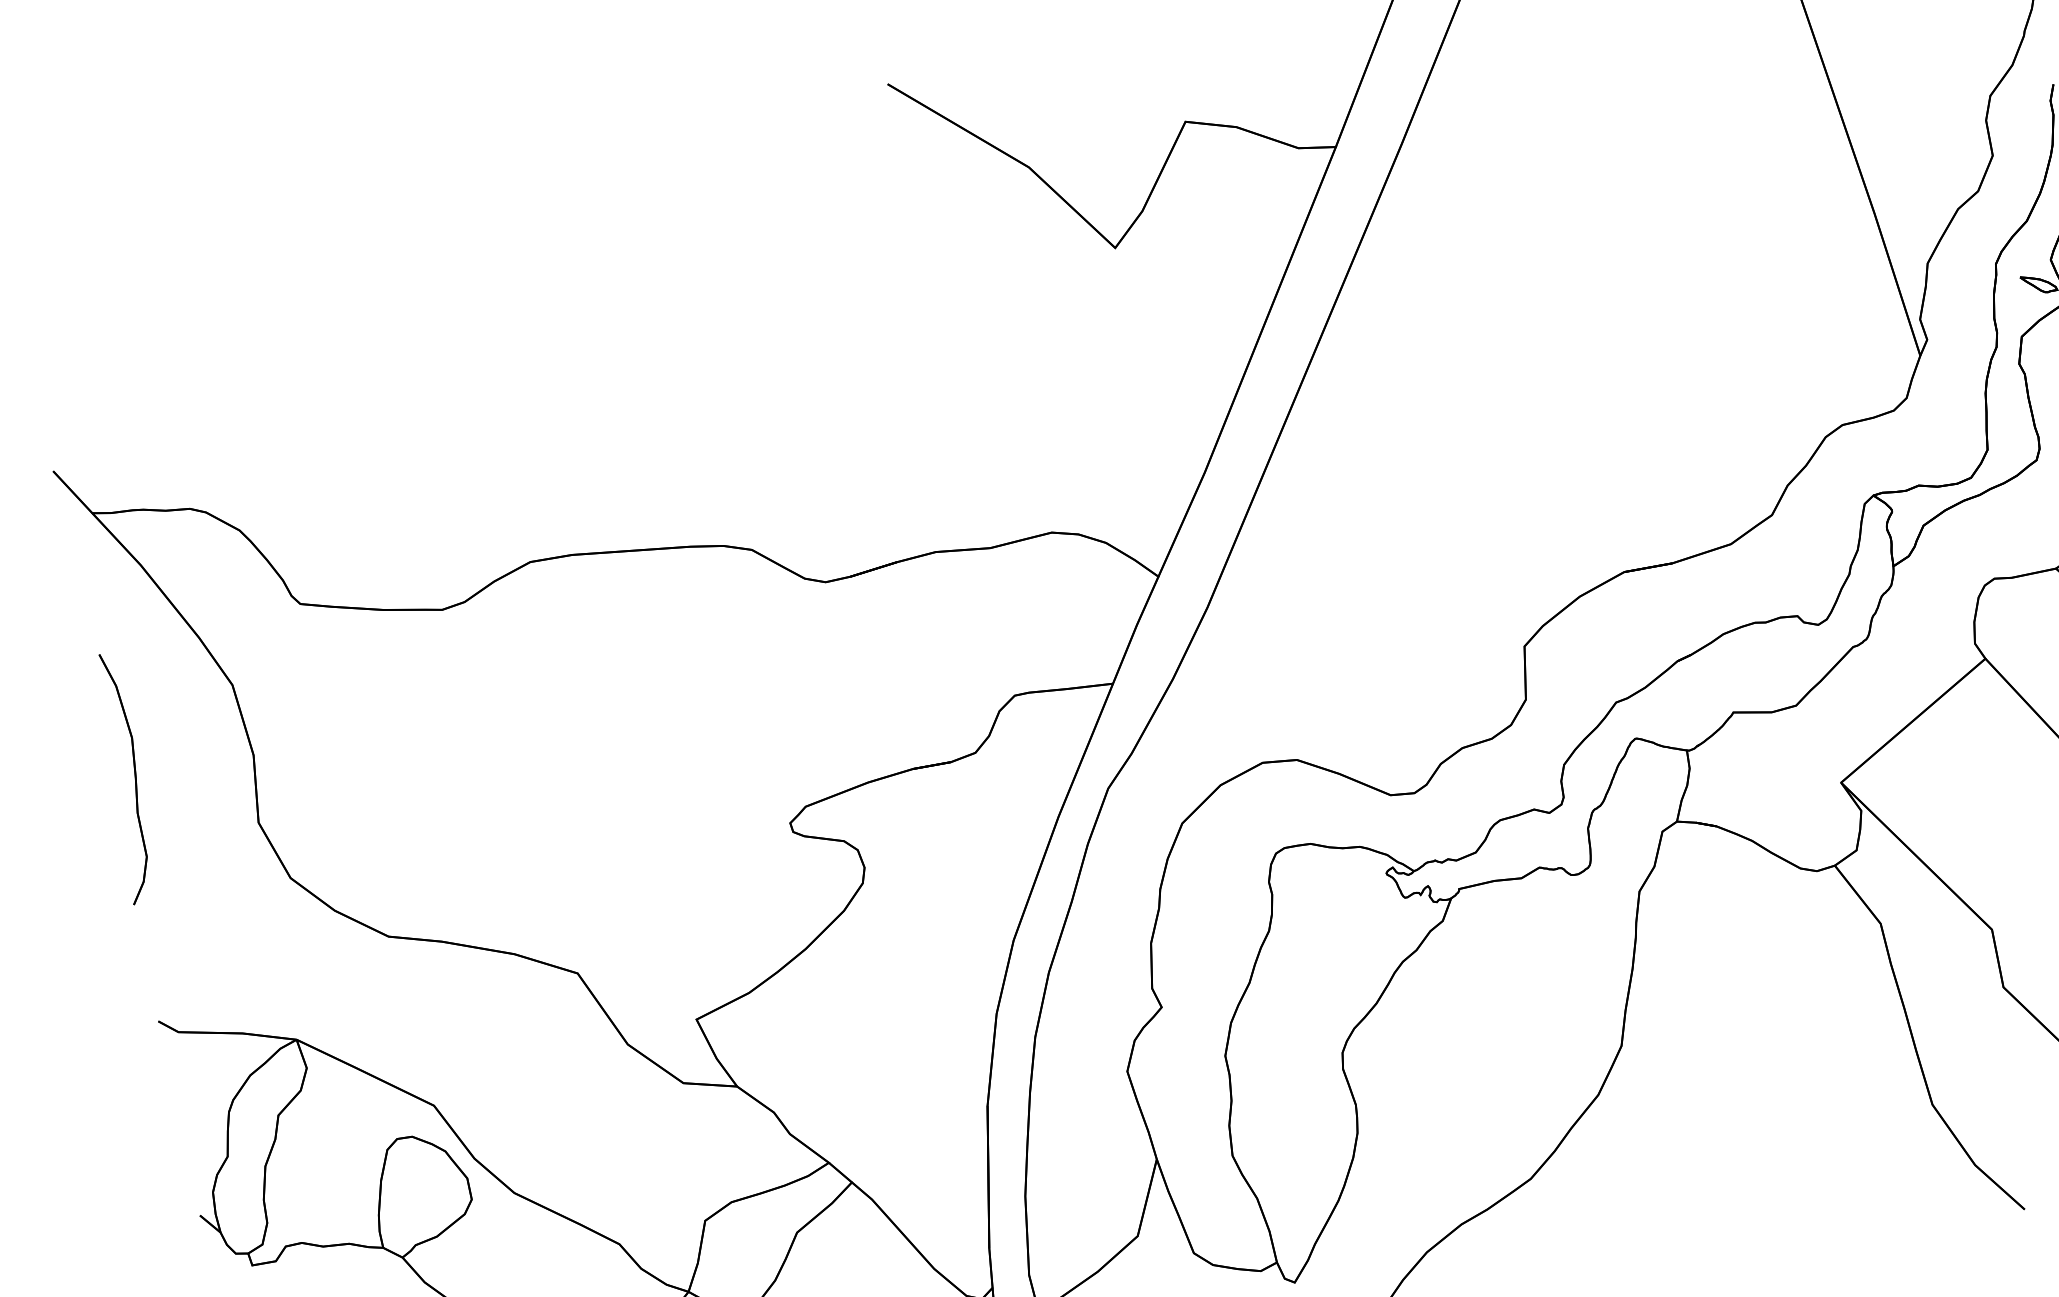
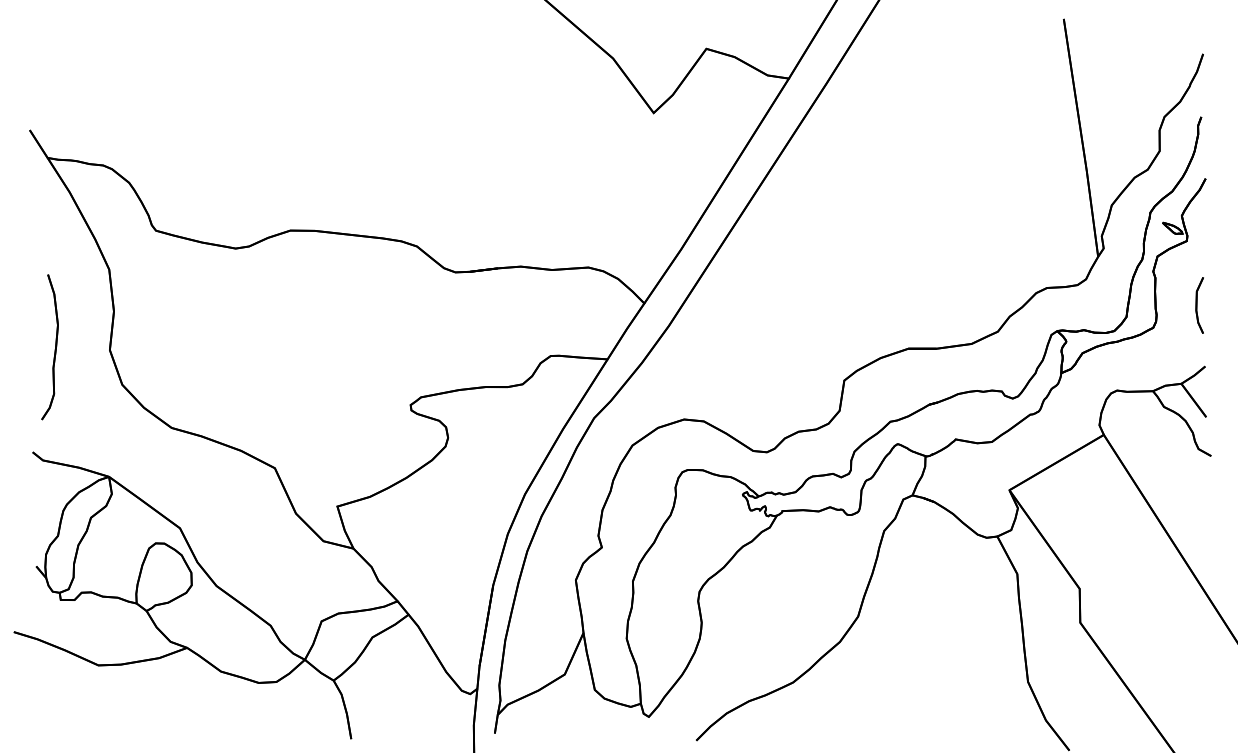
part: (124, 778) -> (49, 347), moved

